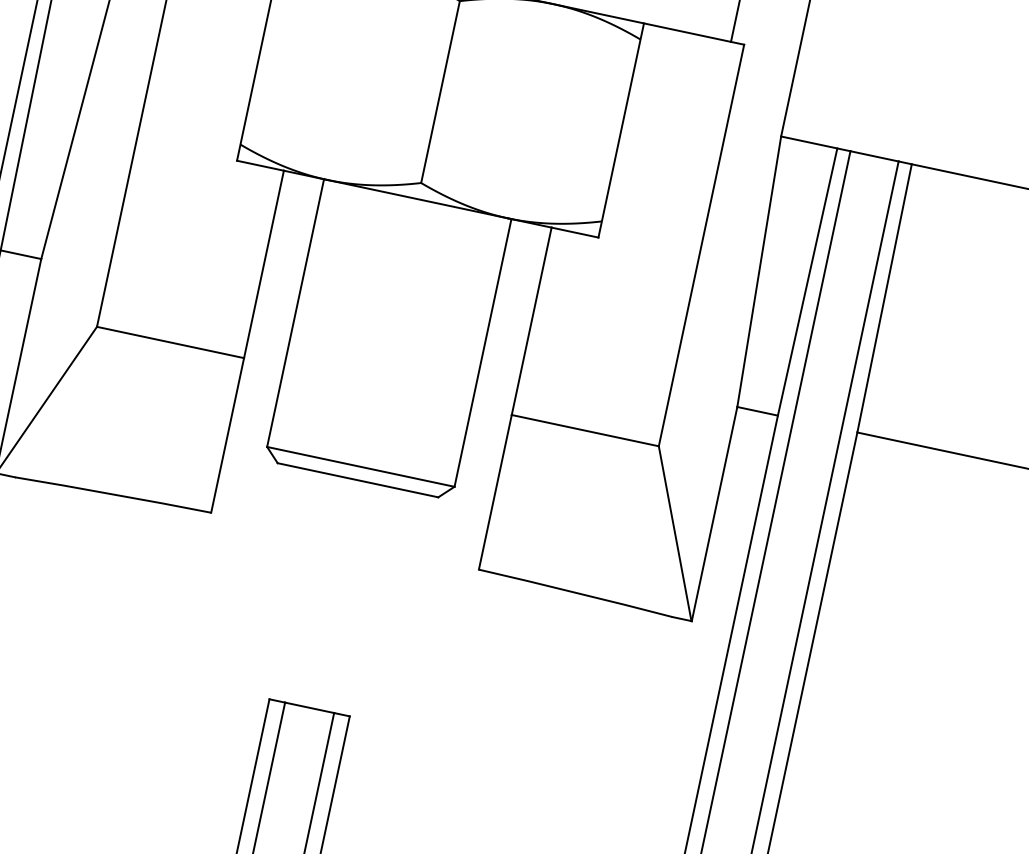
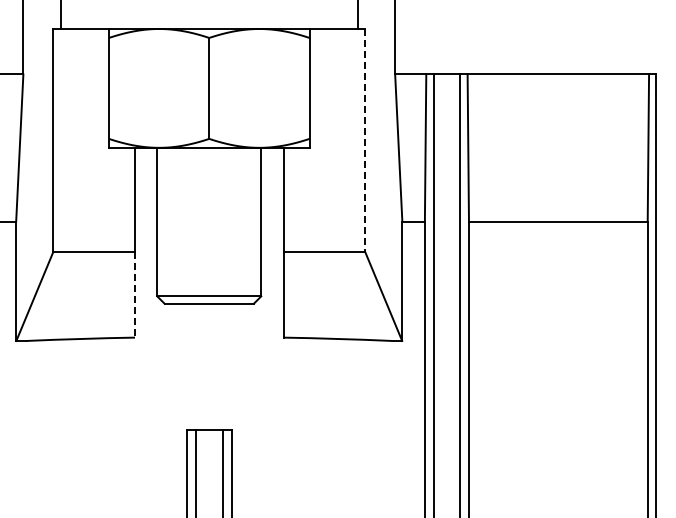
line: (702, 245) -> (365, 140), solid -> dashed
line: (228, 435) -> (135, 294), solid -> dashed

